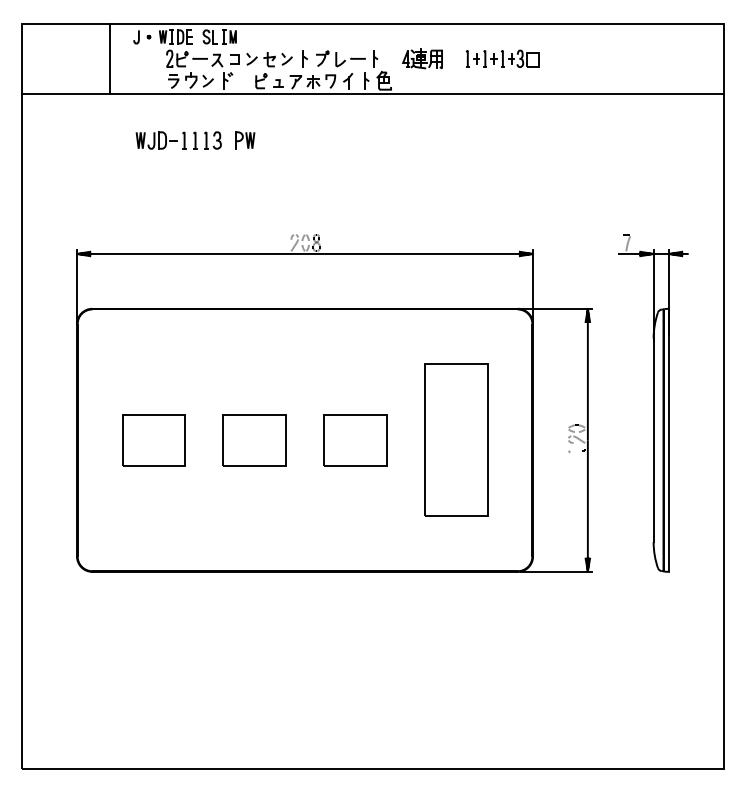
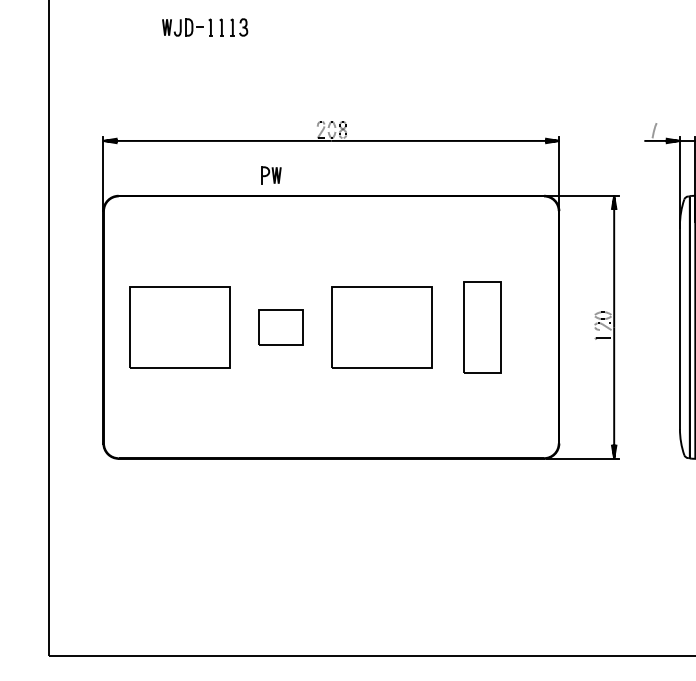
part: (245, 140) -> (271, 175), moved
part: (456, 439) -> (482, 326), size x0.6
part: (153, 440) -> (179, 327), size x1.6
part: (254, 440) -> (280, 327), size x0.7
part: (355, 440) -> (381, 327), size x1.6

